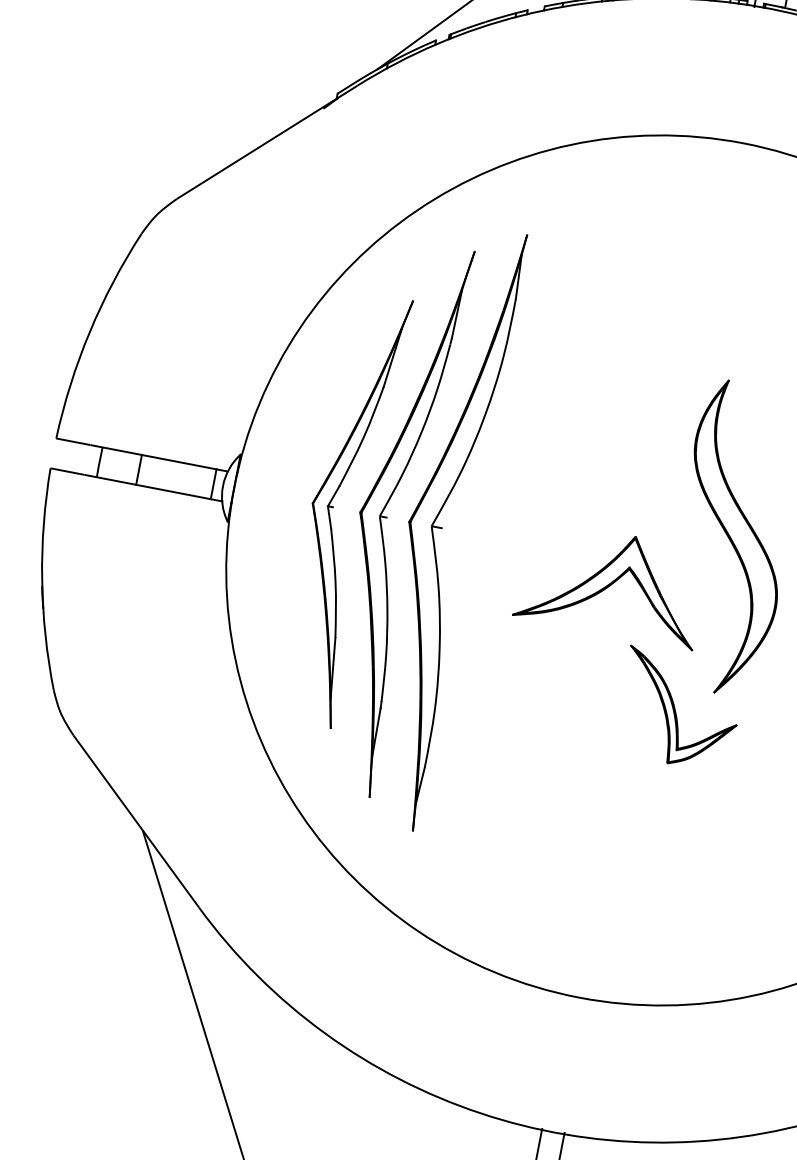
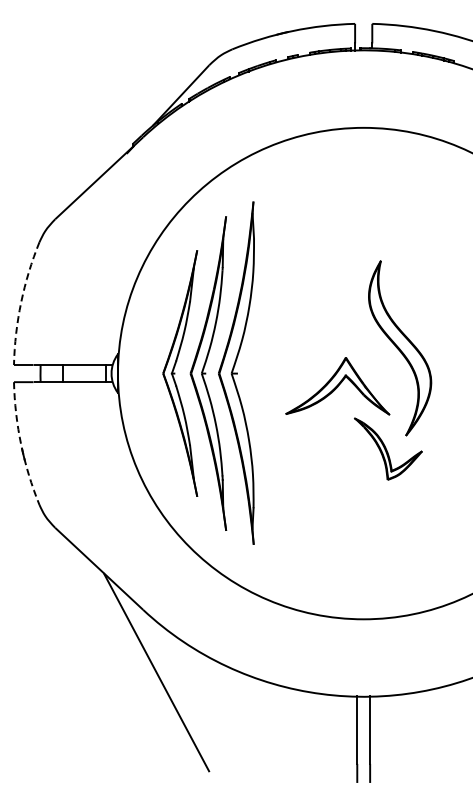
arc: (90, 332) -> (21, 302), solid -> dashed
arc: (42, 579) -> (21, 444), solid -> dashed

